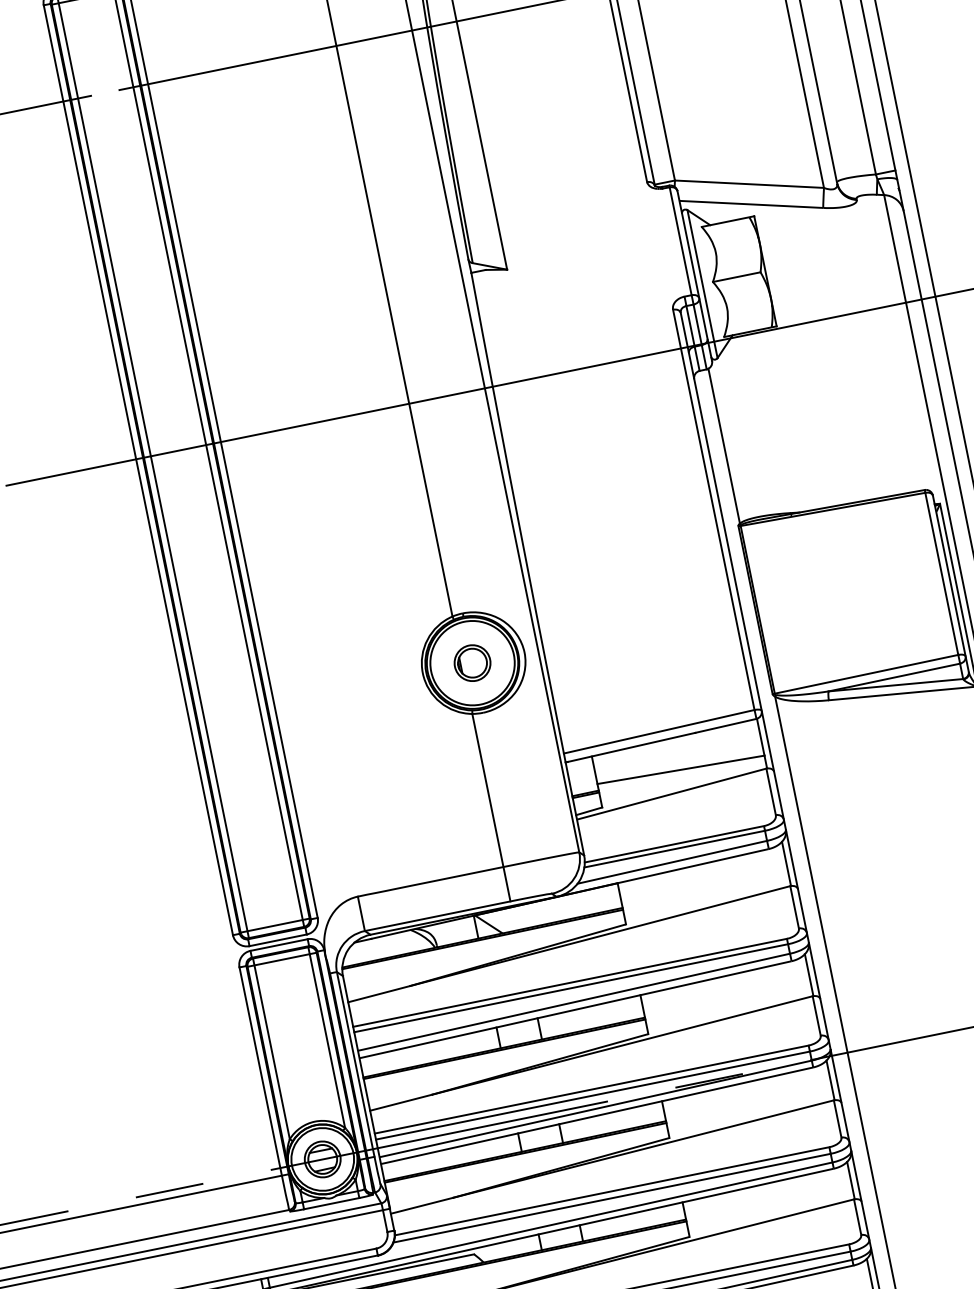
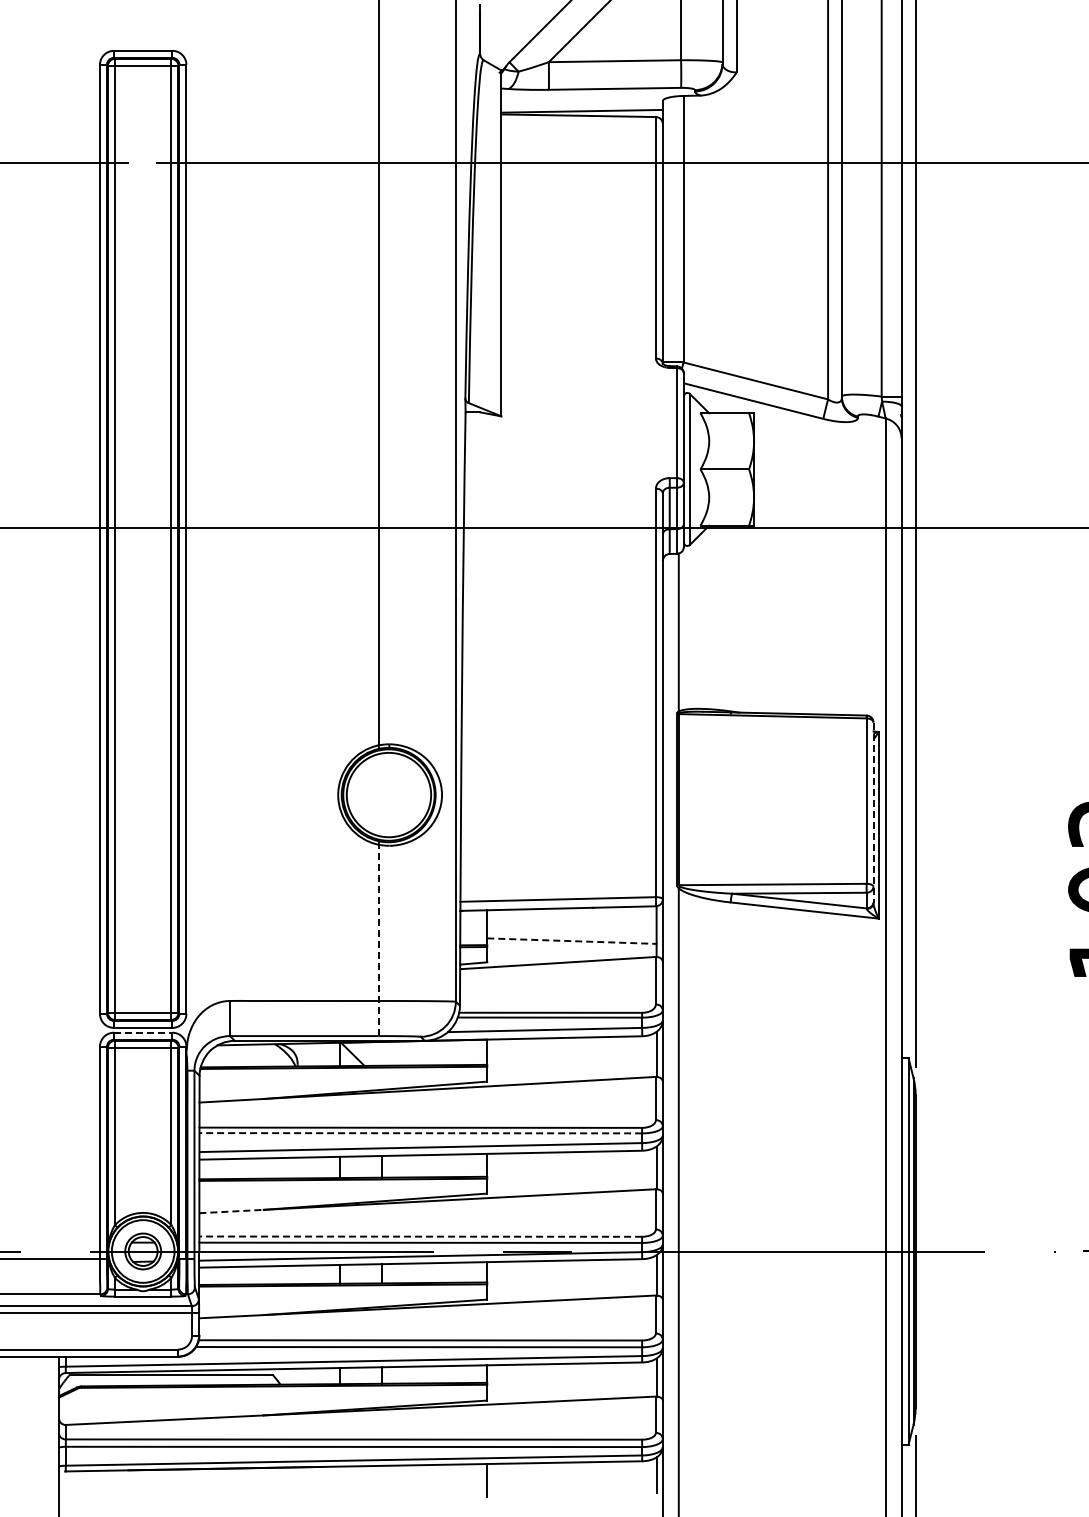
line: (951, 584) -> (873, 813), solid -> dashed
part: (471, 662) -> (388, 794), removed
line: (680, 770) -> (571, 941), solid -> dashed
line: (491, 807) -> (378, 940), solid -> dashed
line: (279, 944) -> (143, 1032), solid -> dashed
line: (570, 988) -> (420, 1133), solid -> dashed
line: (591, 1089) -> (420, 1236), solid -> dashed
line: (401, 1102) -> (231, 1211), solid -> dashed

